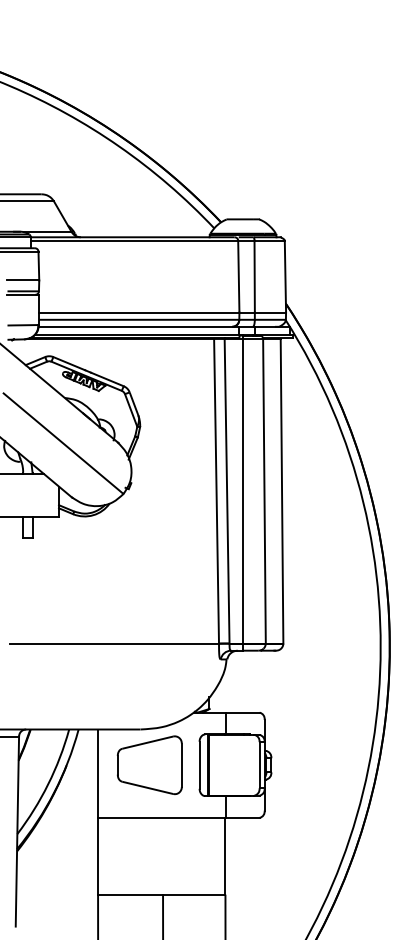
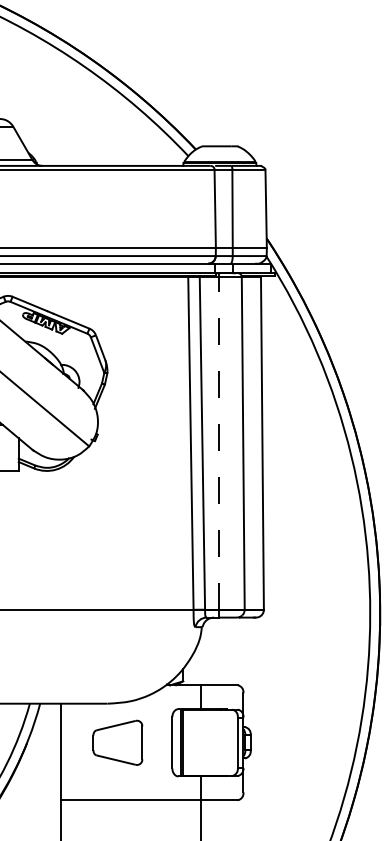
line: (242, 490) -> (219, 442), solid -> dashed
part: (149, 765) -> (117, 743), size x0.7

